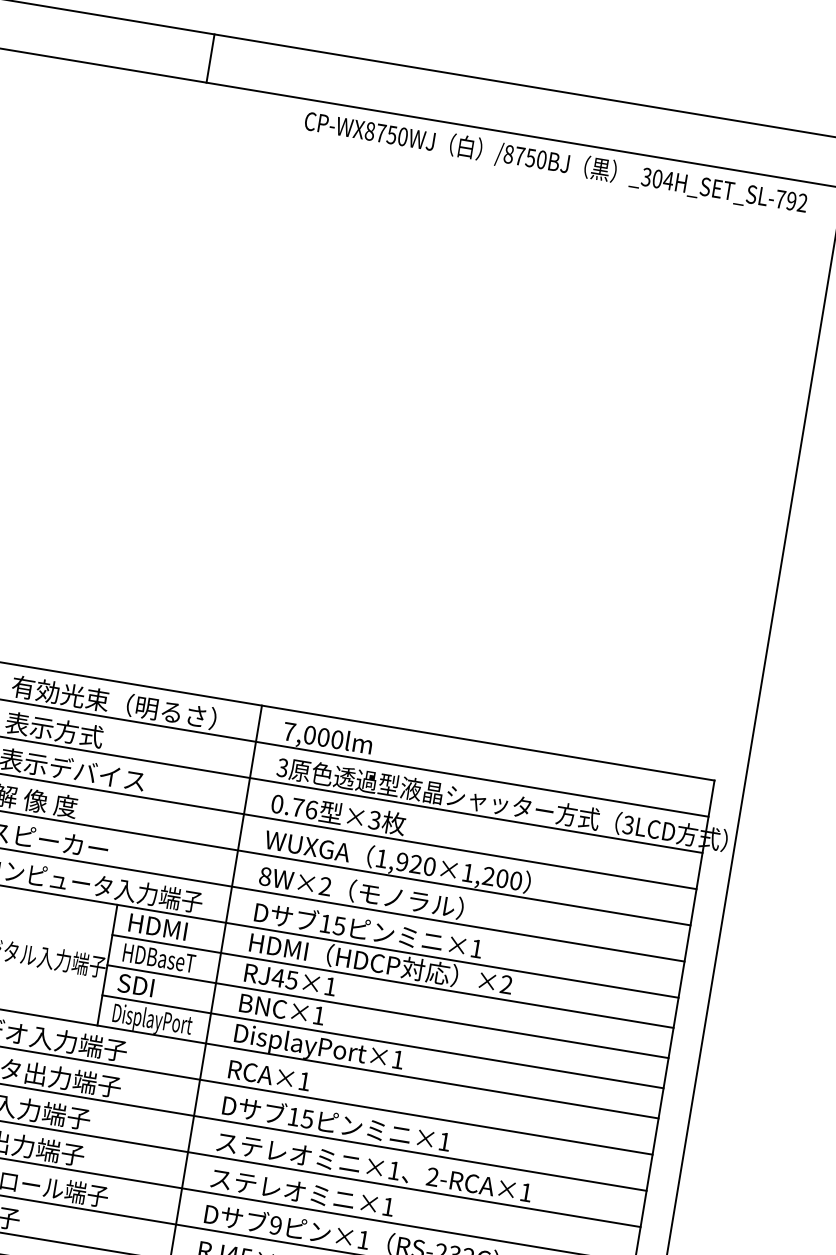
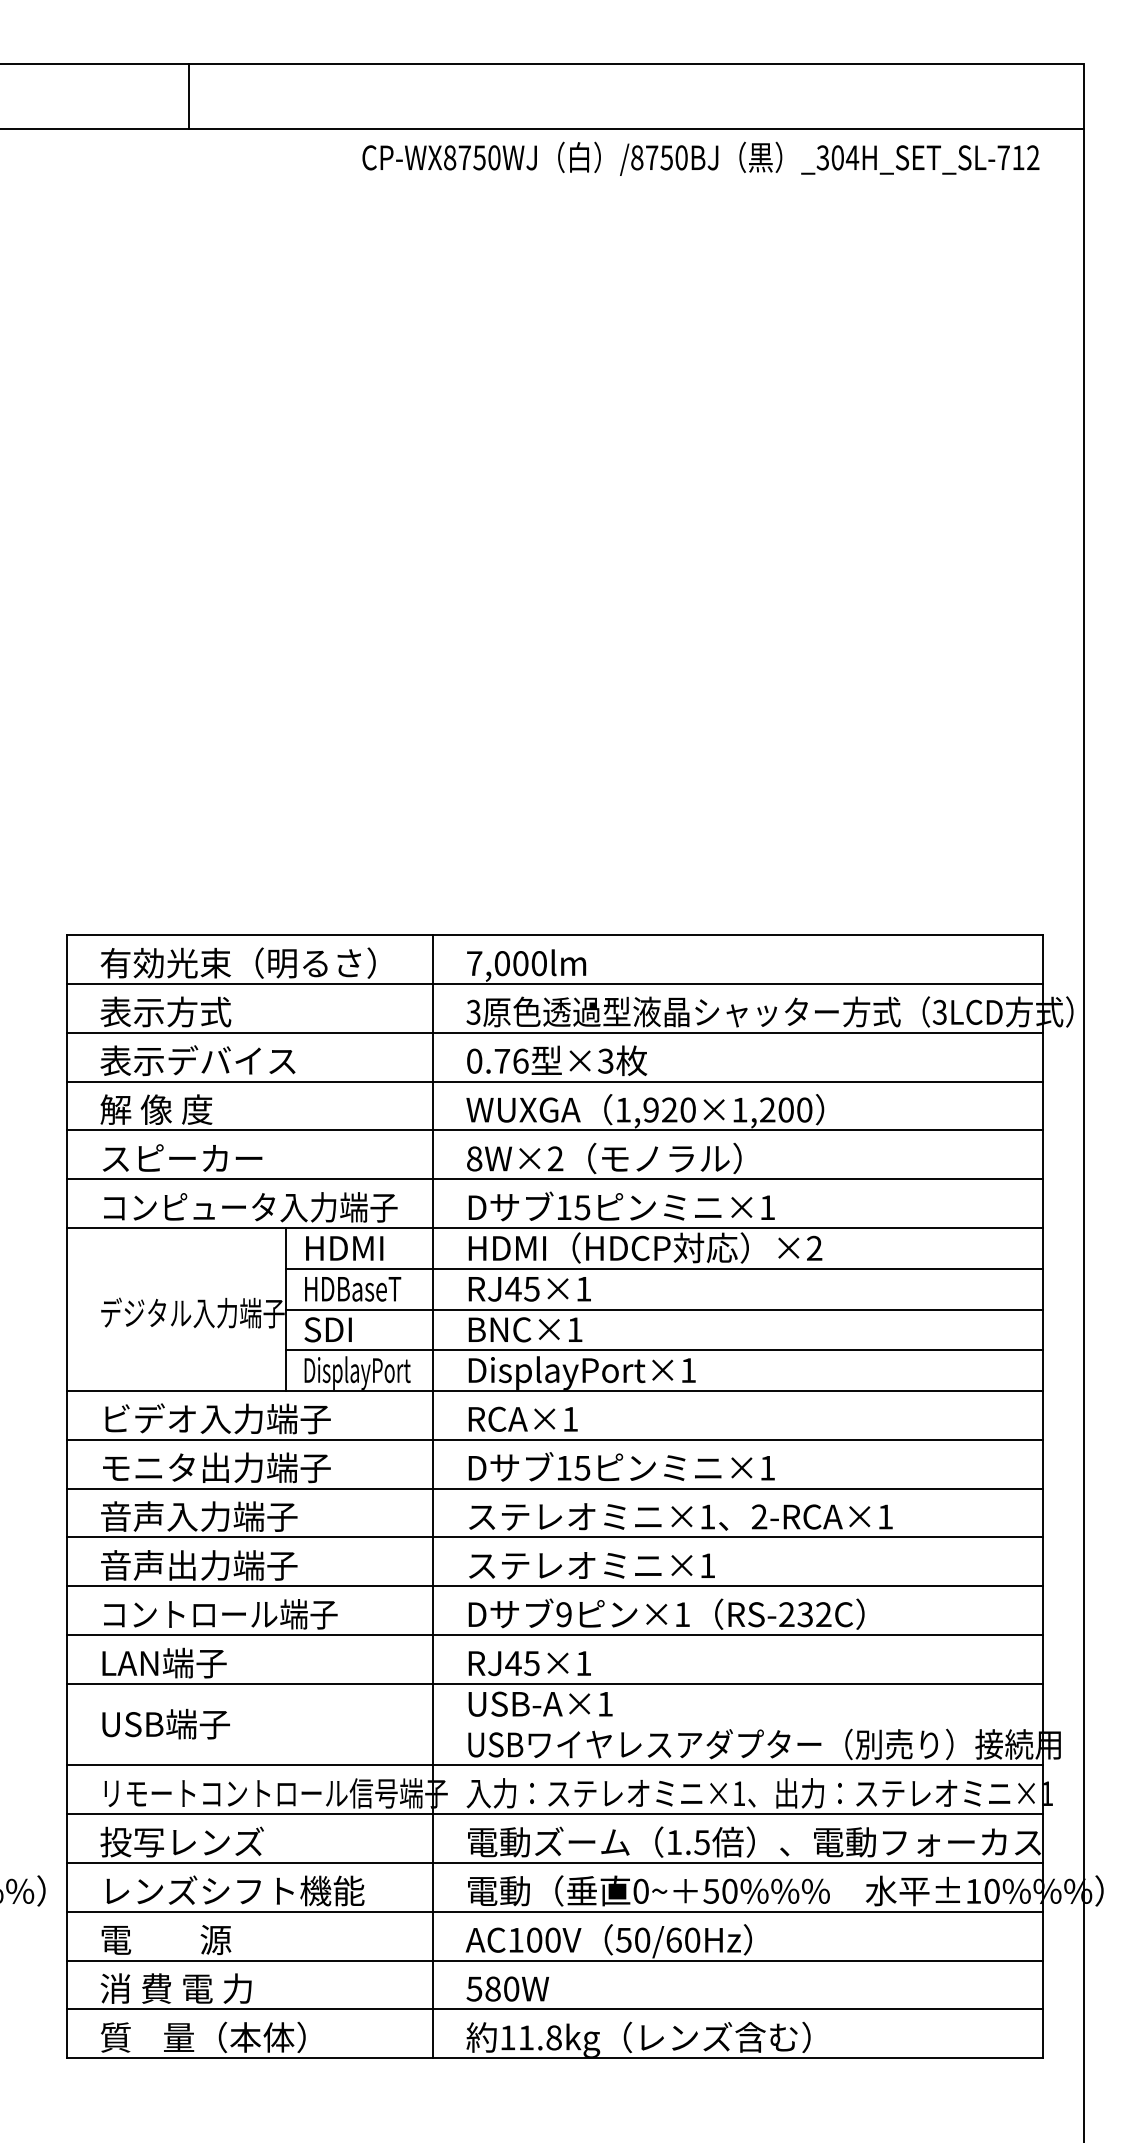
line: (210, 58) -> (188, 96), moved
text: (791, 200) -> (1018, 157), _304H_SET_SL-792 -> _304H_SET_SL-712

